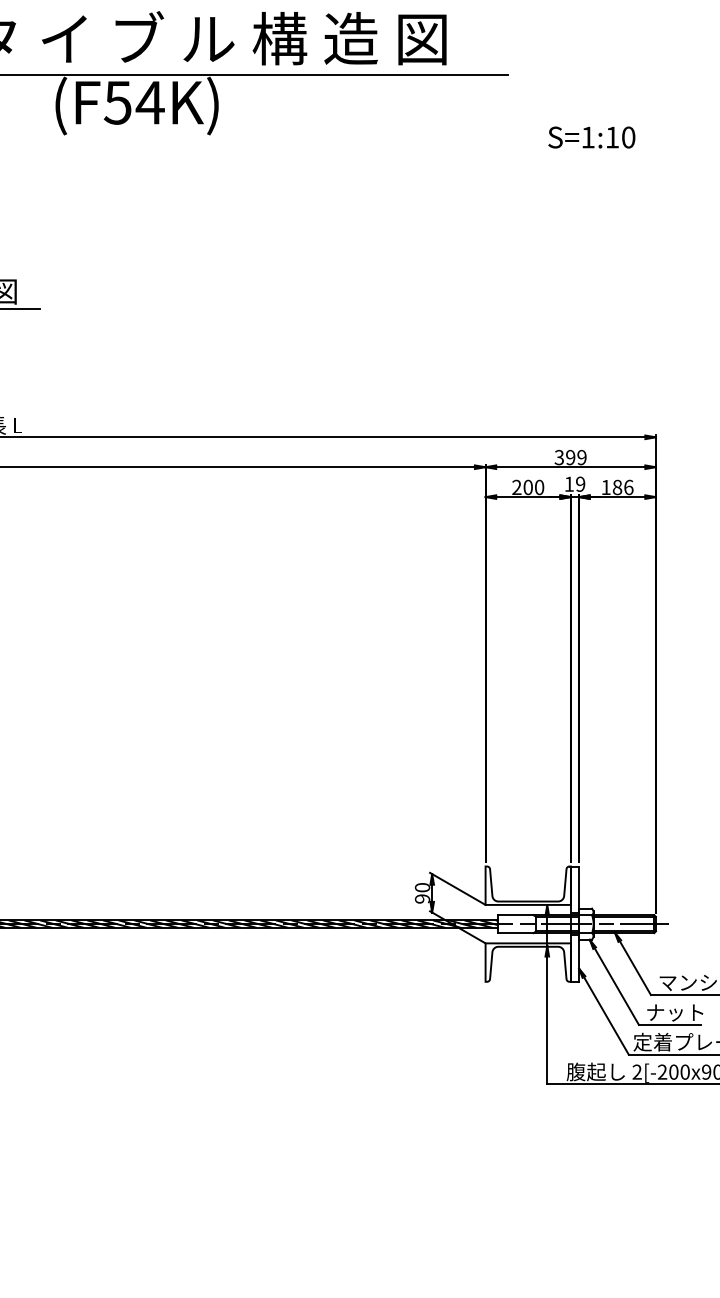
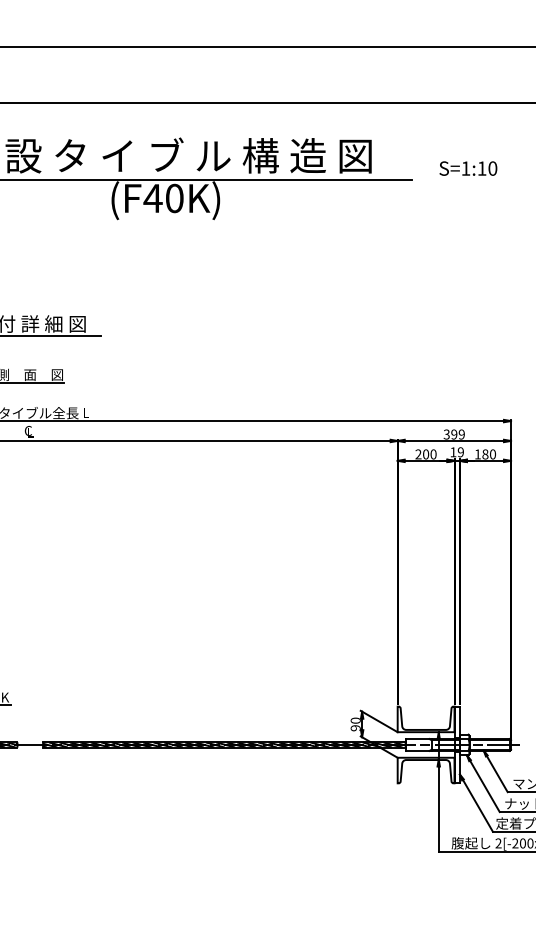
text: (133, 102) -> (163, 198), (F54K) -> (F40K)
text: (592, 137) -> (468, 168), moved
text: (629, 487) -> (493, 454), 186 -> 180

